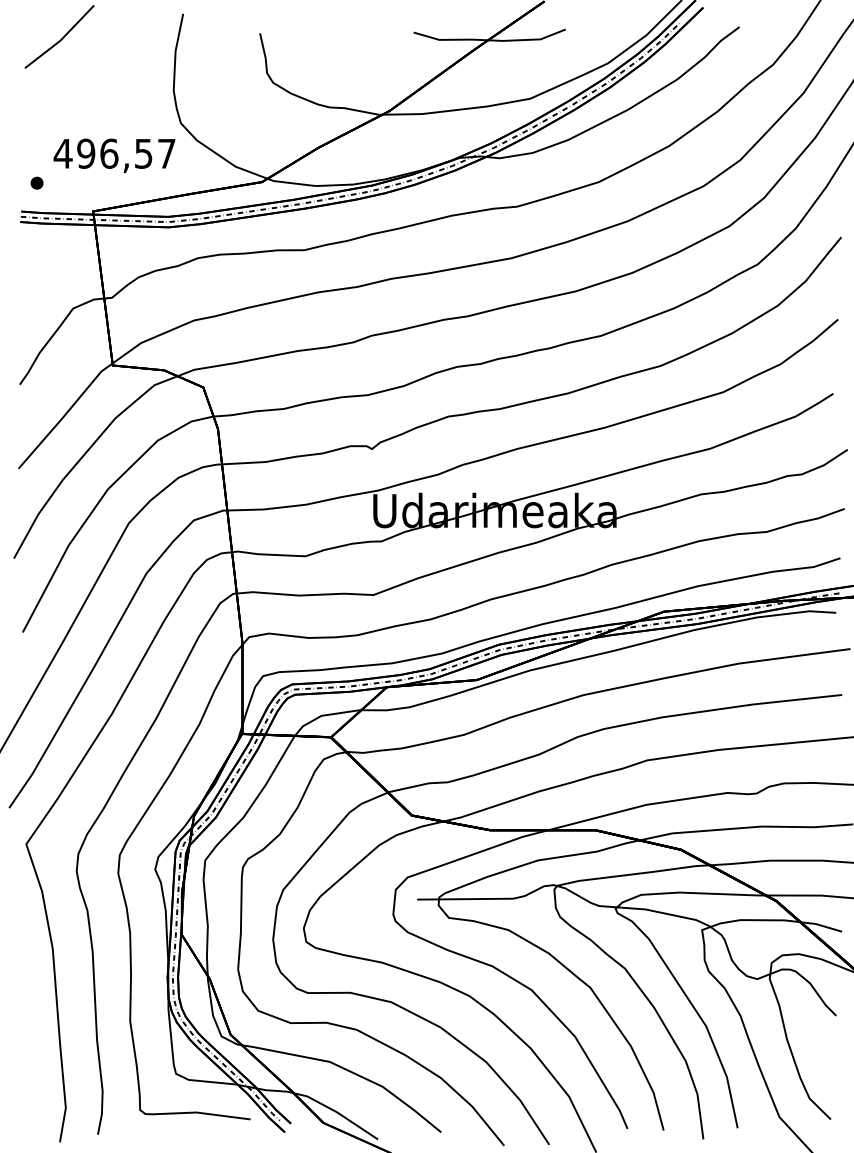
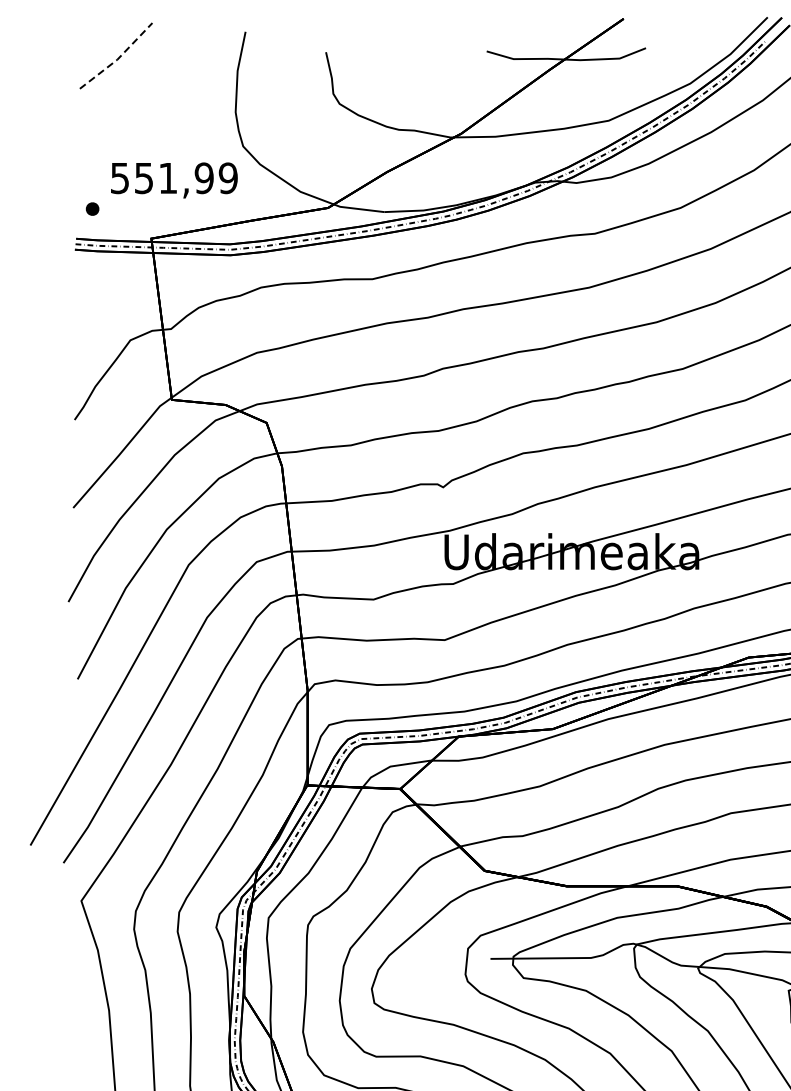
line: (61, 39) -> (118, 58), solid -> dashed
text: (114, 153) -> (173, 178), 496,57 -> 551,99

